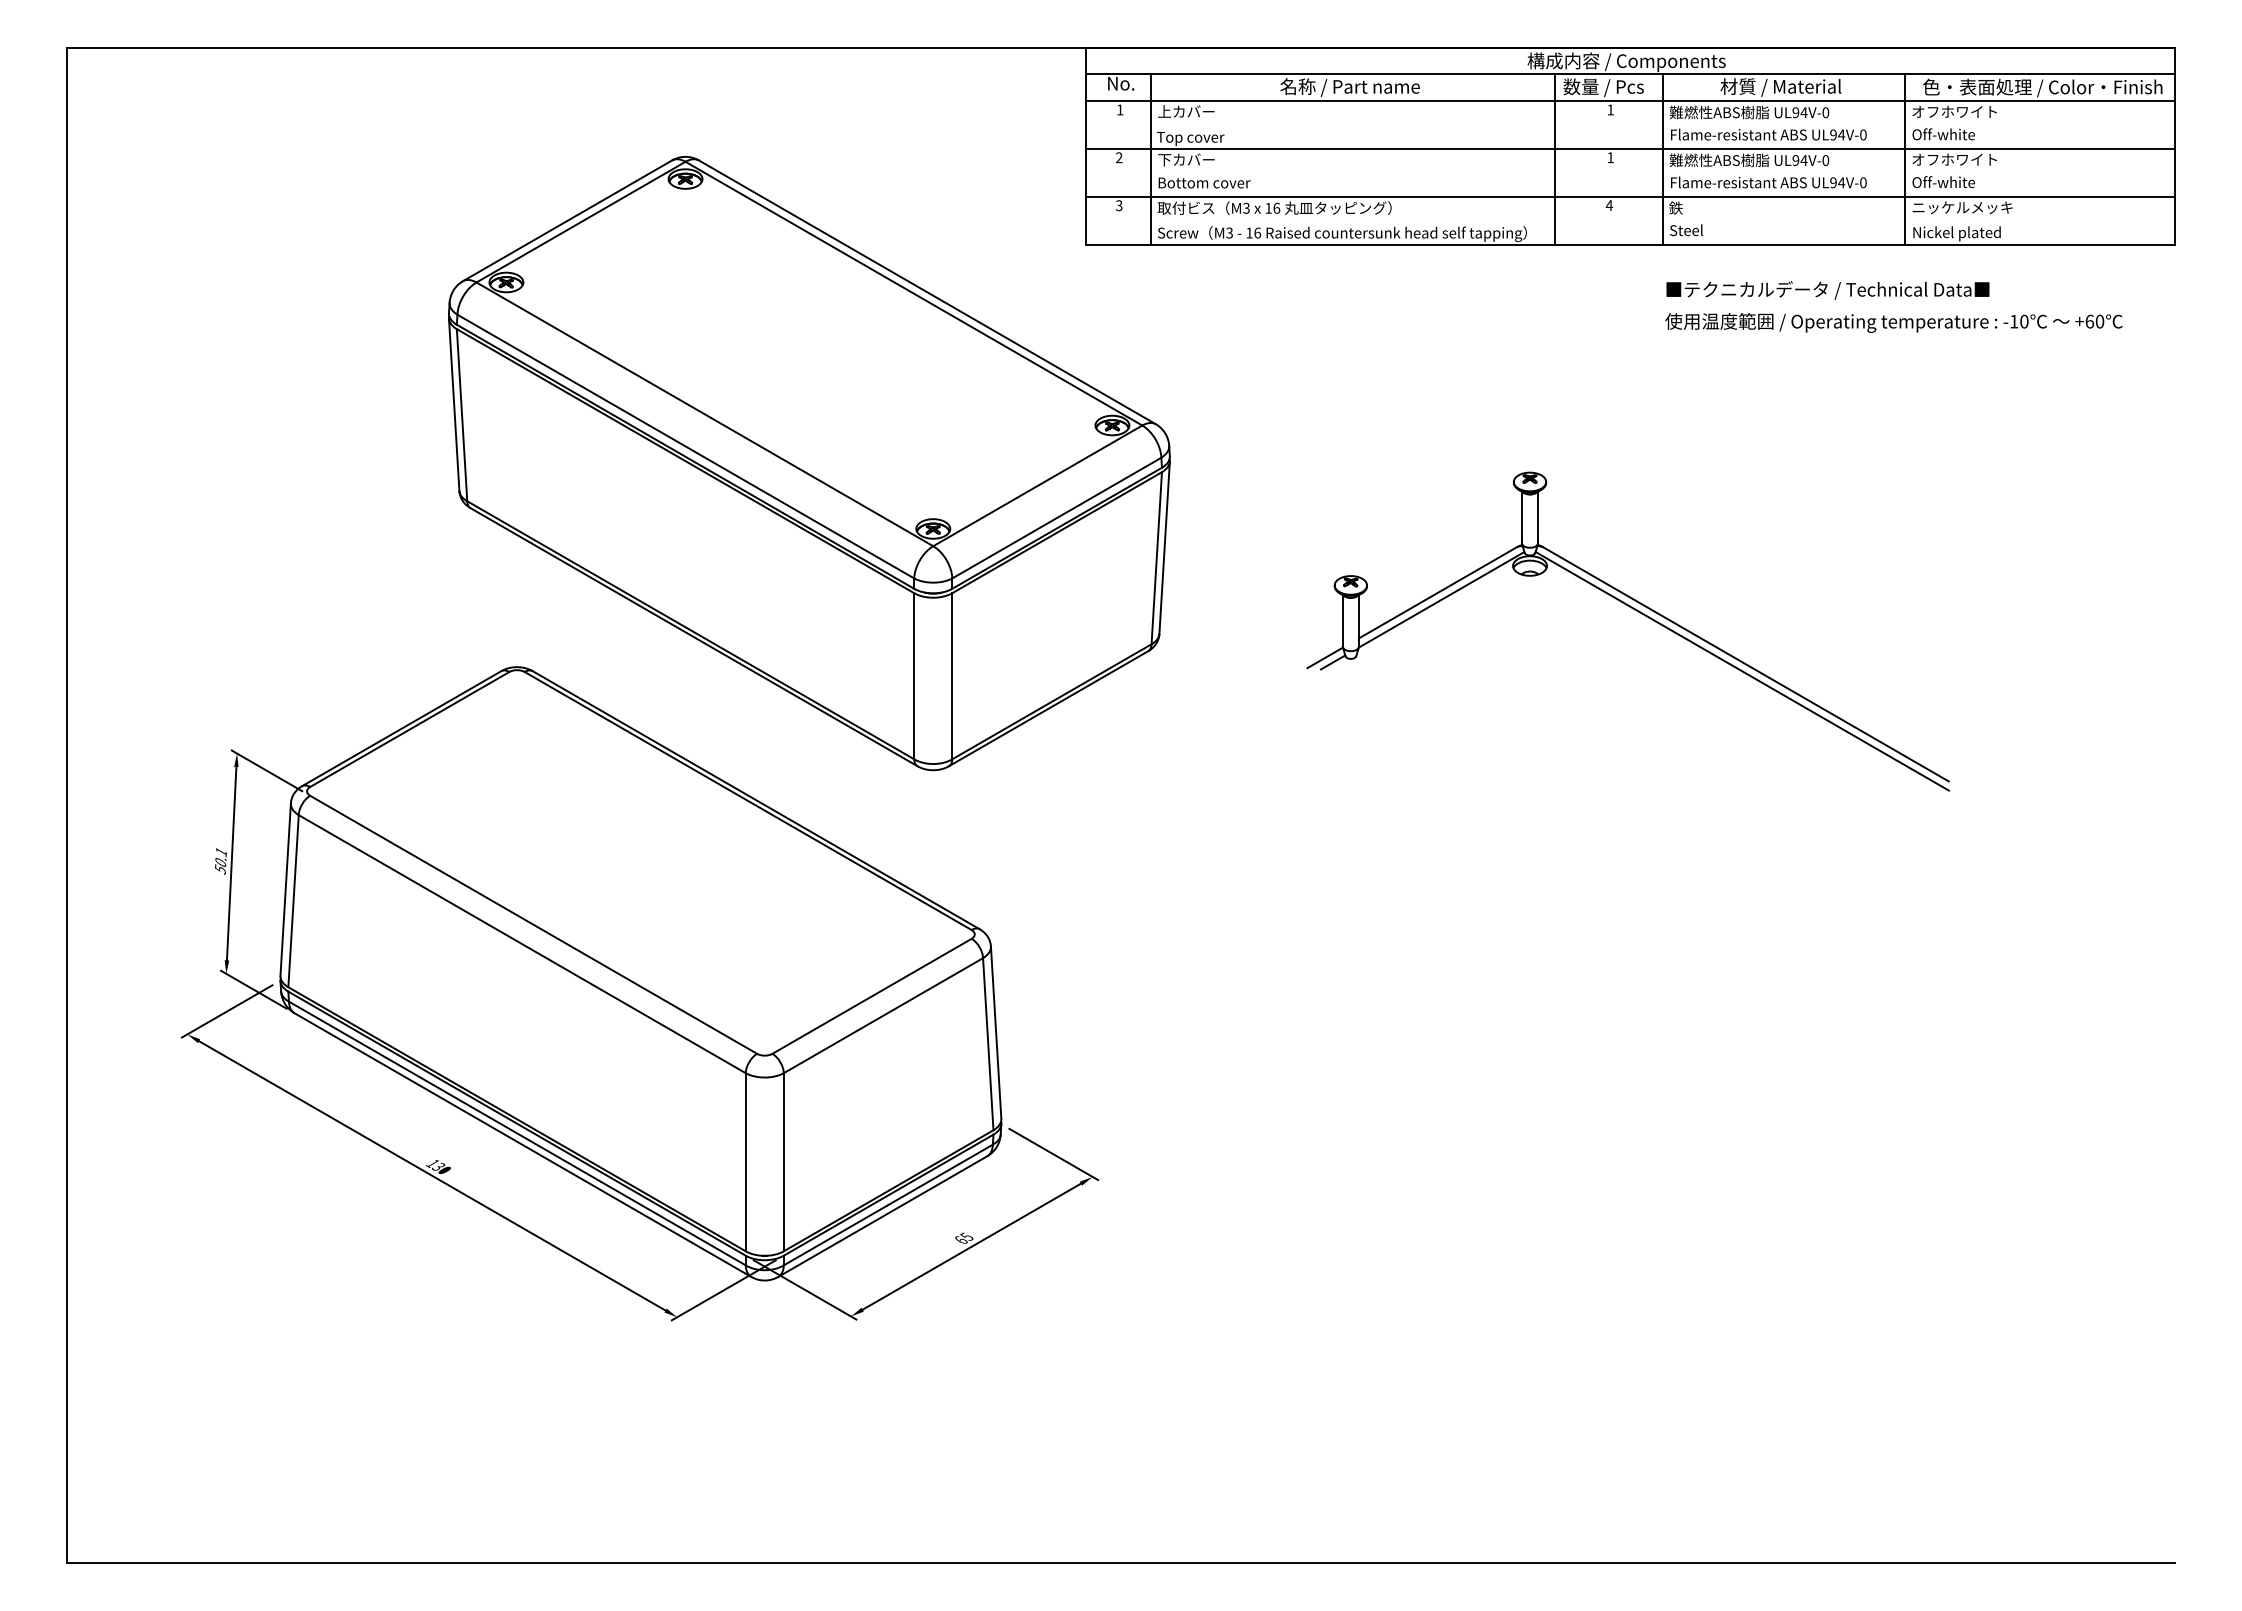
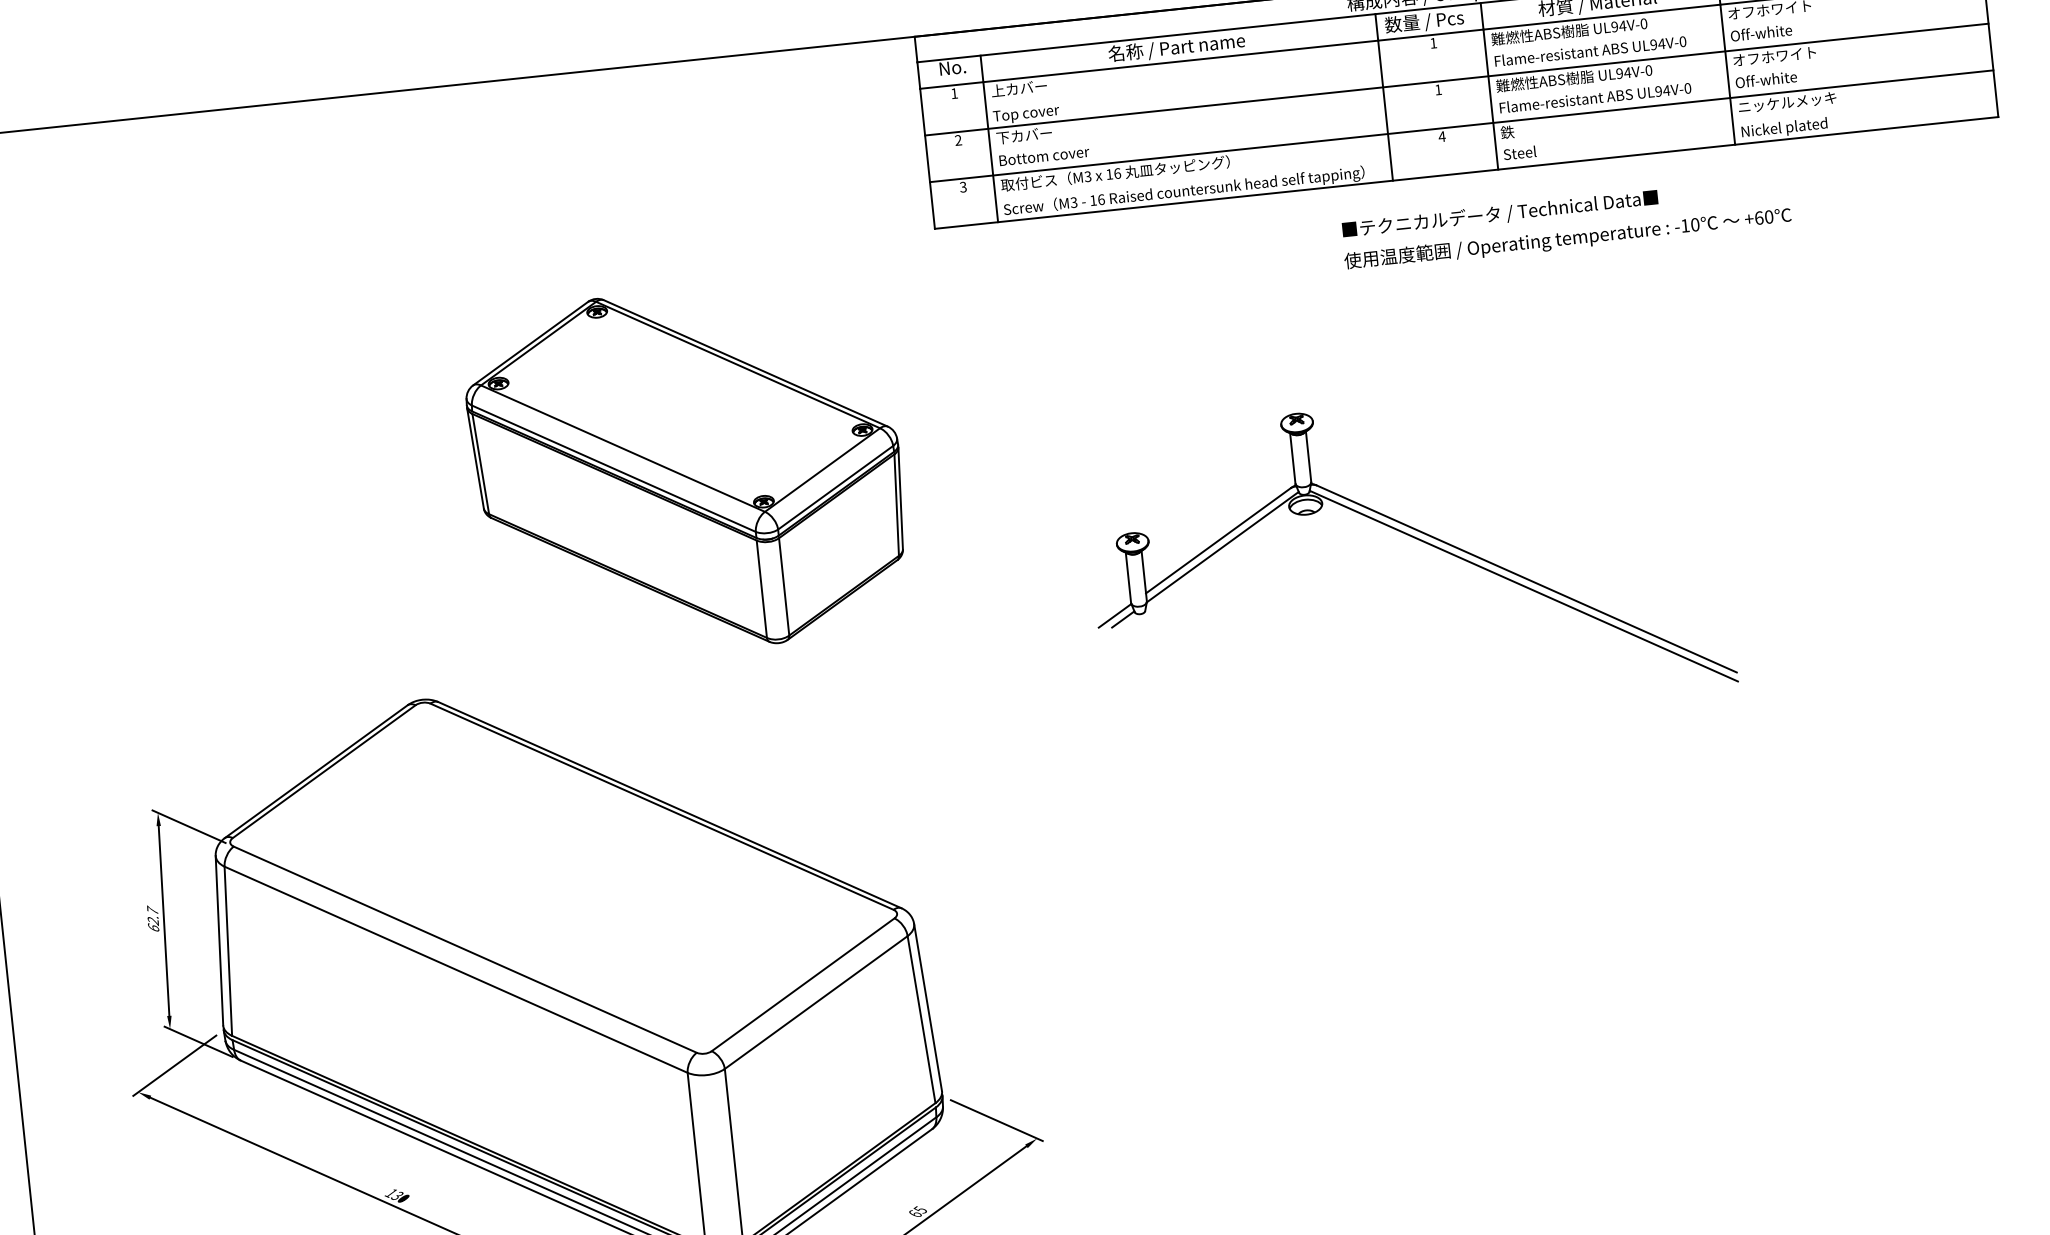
text: (1893, 306) -> (1565, 223), moved
part: (809, 463) -> (687, 470), size x0.6
part: (1636, 611) -> (1414, 538), moved
text: (220, 860) -> (152, 919), 50.1 -> 62.7

